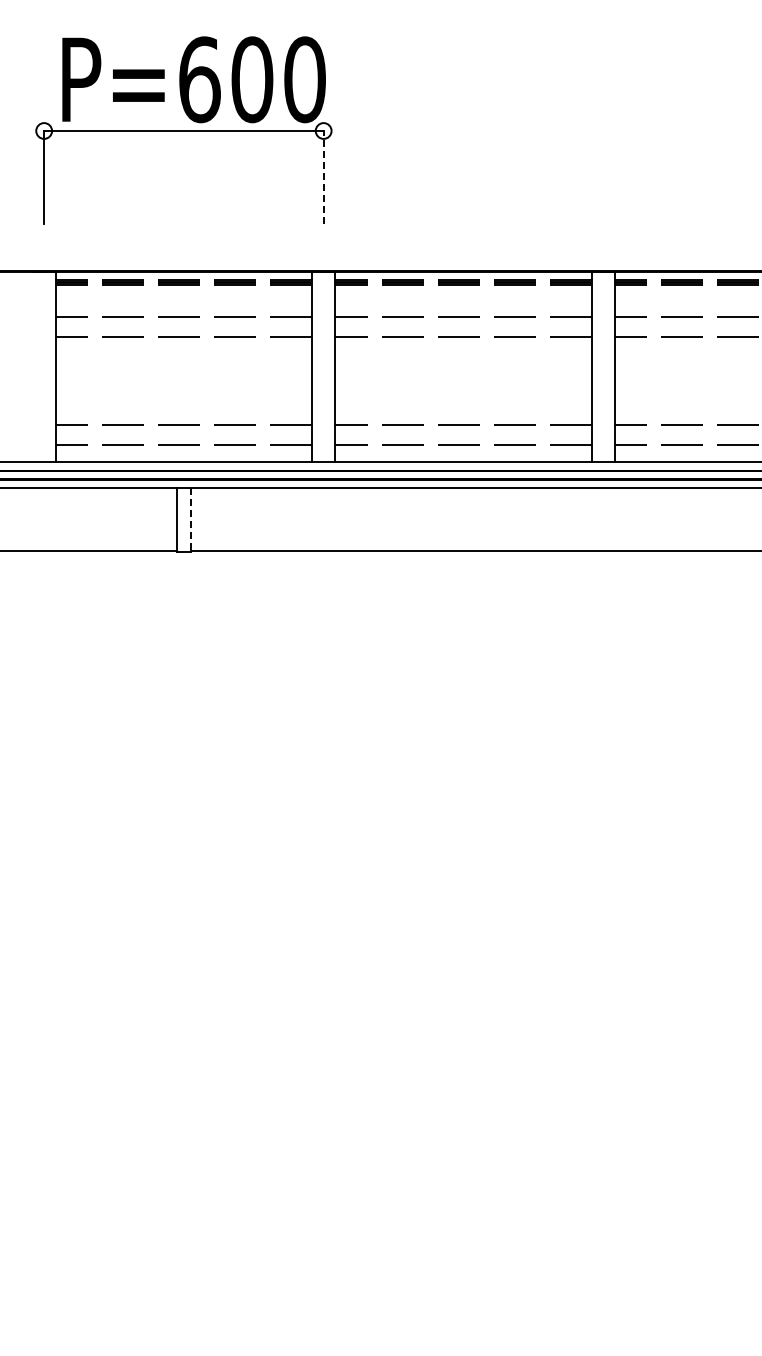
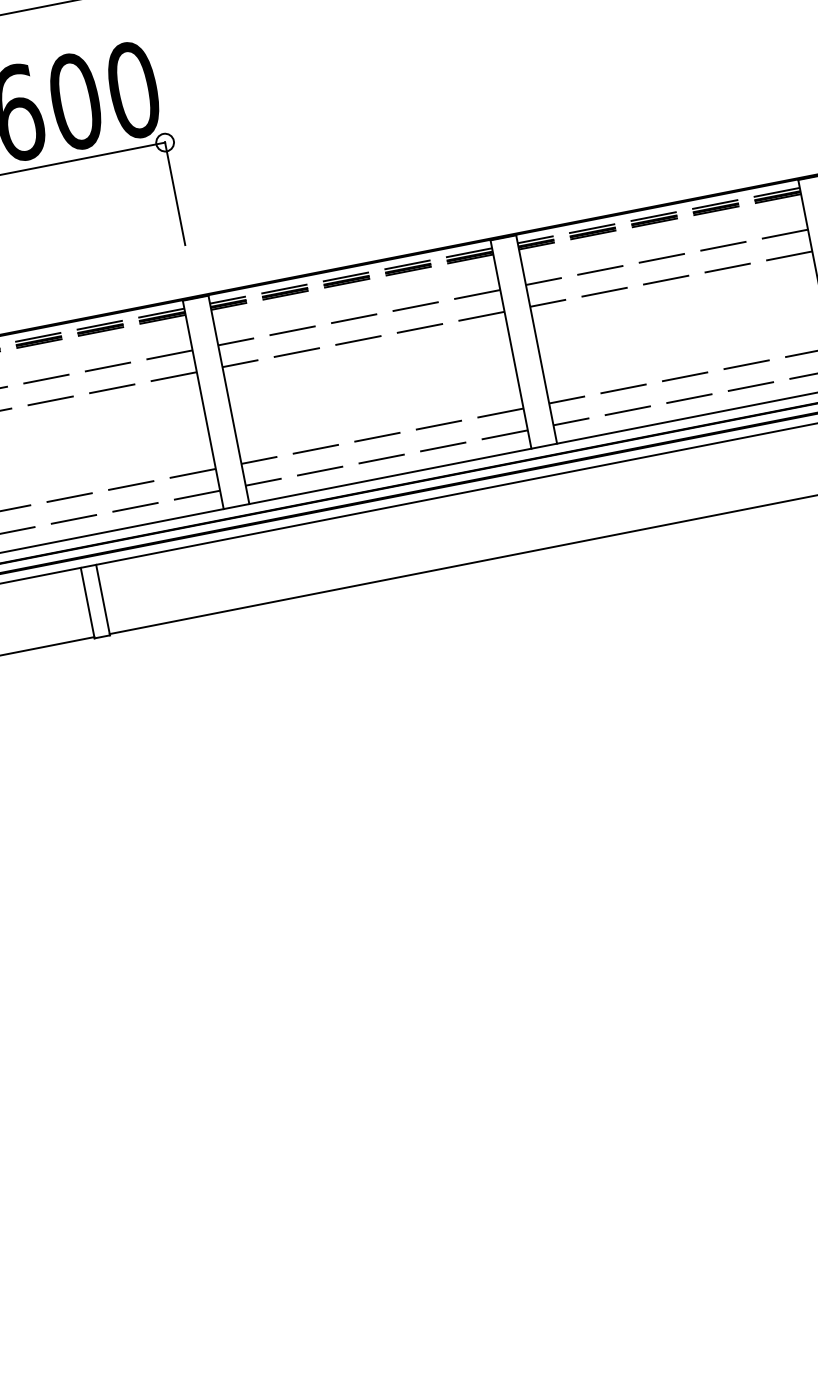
line: (323, 177) -> (175, 193), dashed -> solid
line: (190, 520) -> (102, 600), dashed -> solid

